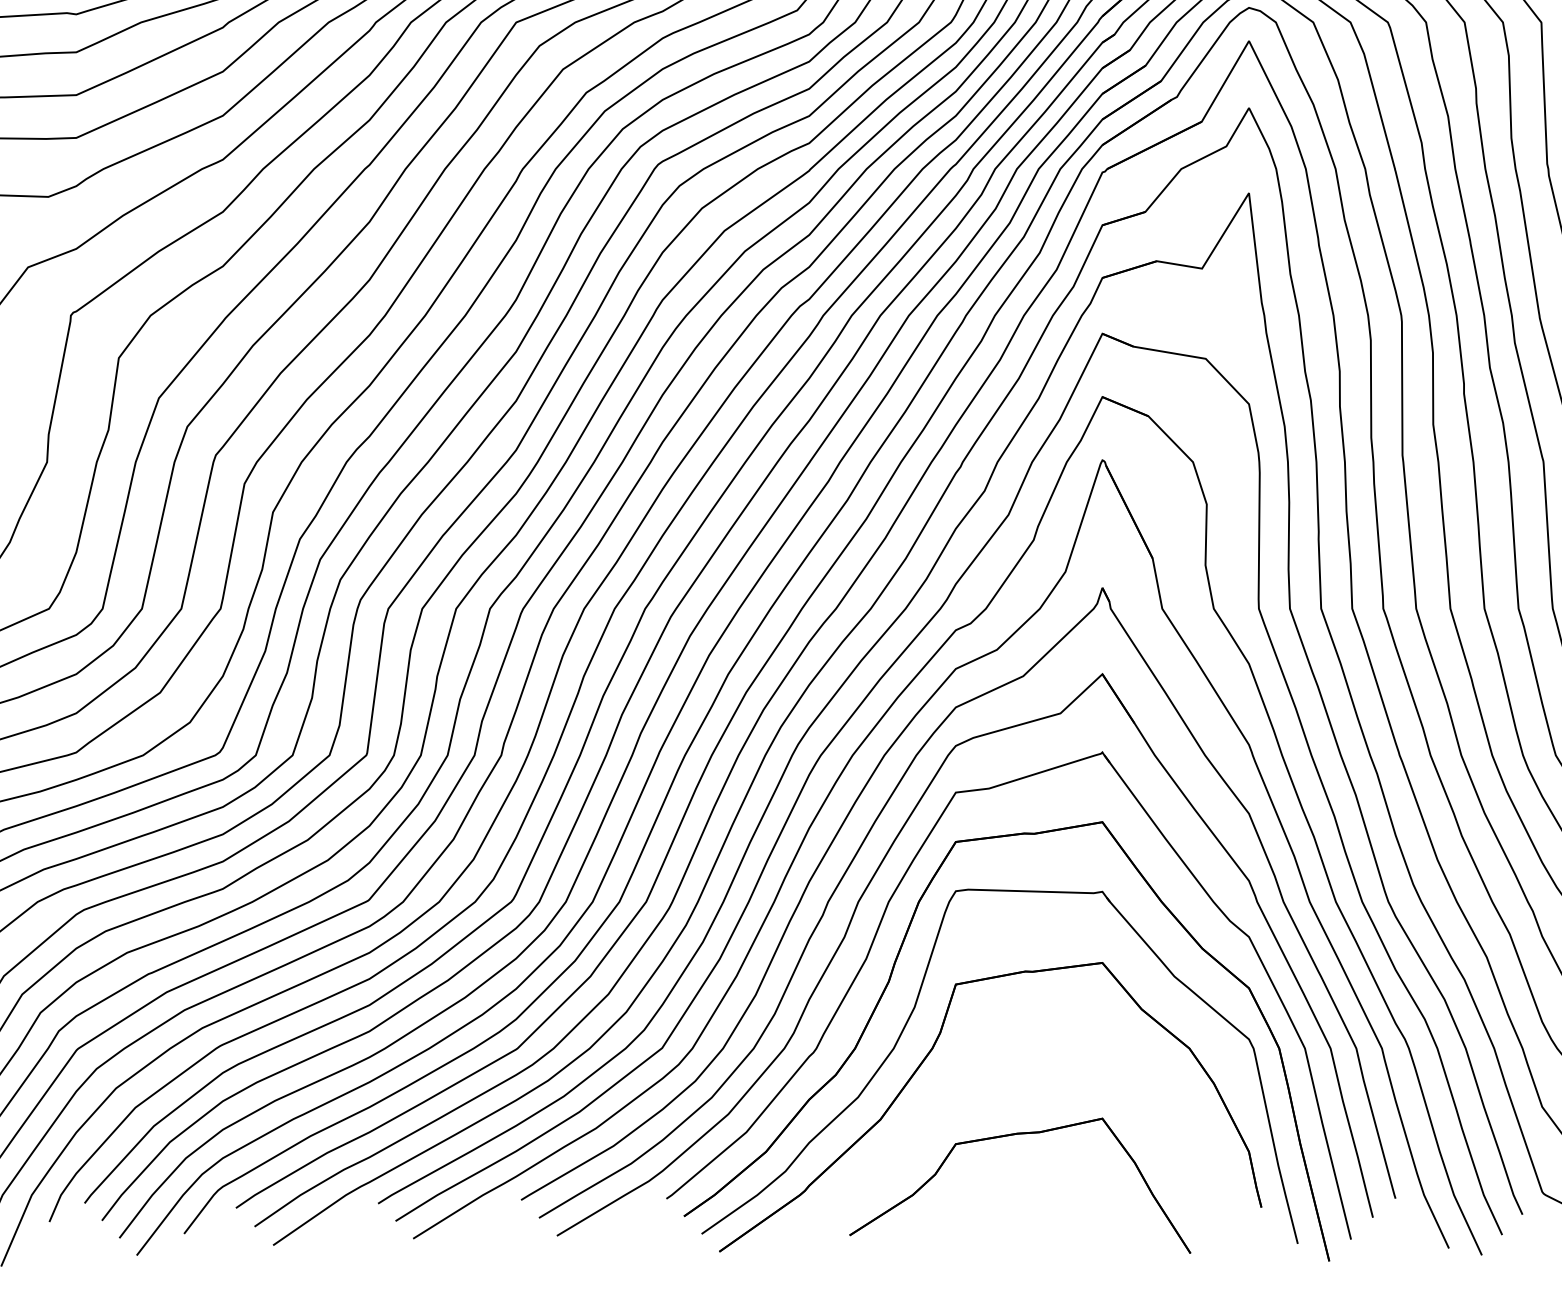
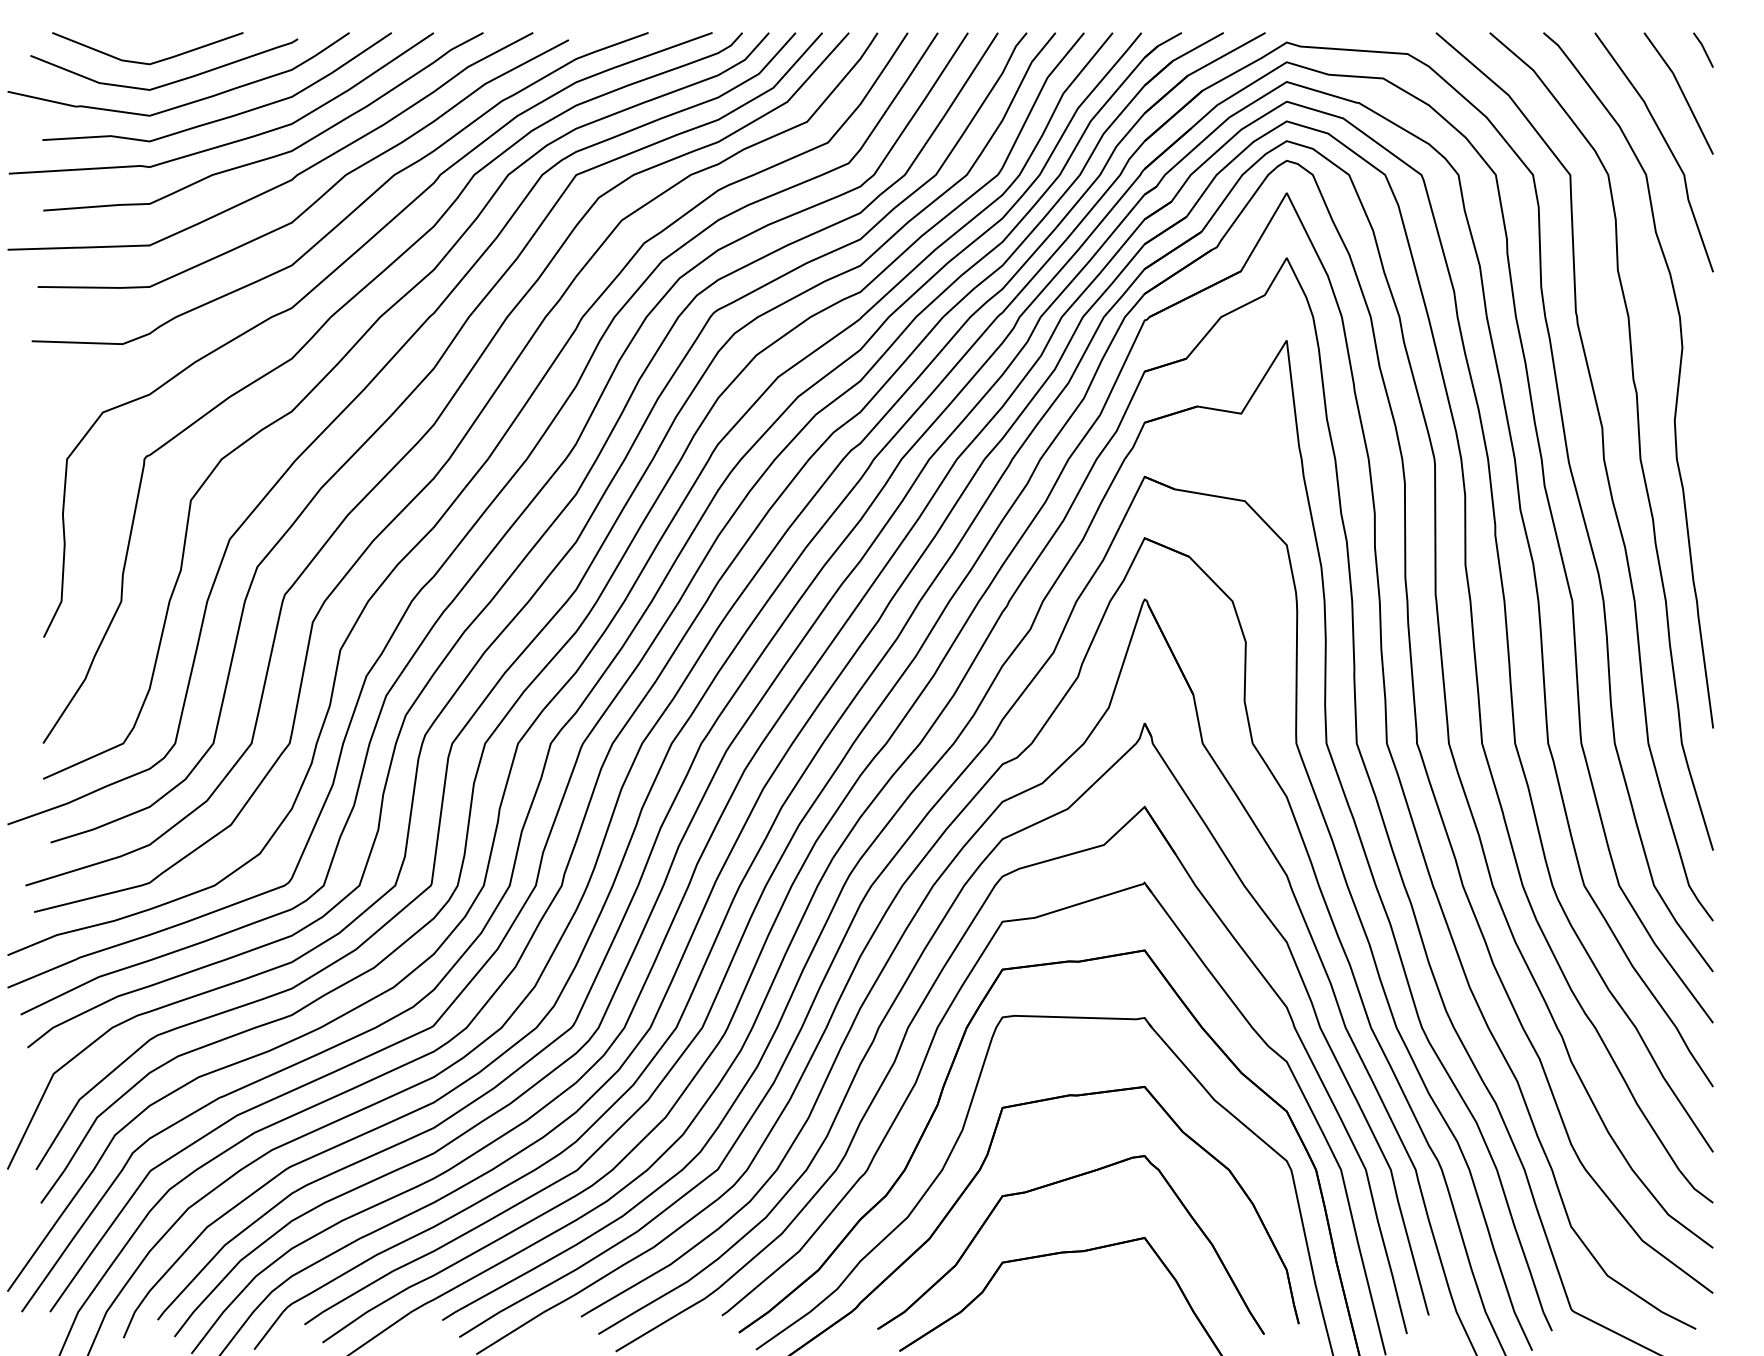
part: (1006, 1064) -> (1051, 1185), added

